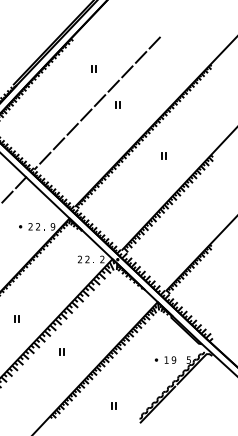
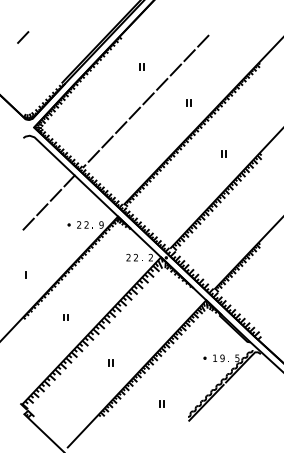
part: (117, 104) -> (188, 102), moved
part: (162, 155) -> (223, 153), moved
part: (61, 351) -> (110, 362), moved

